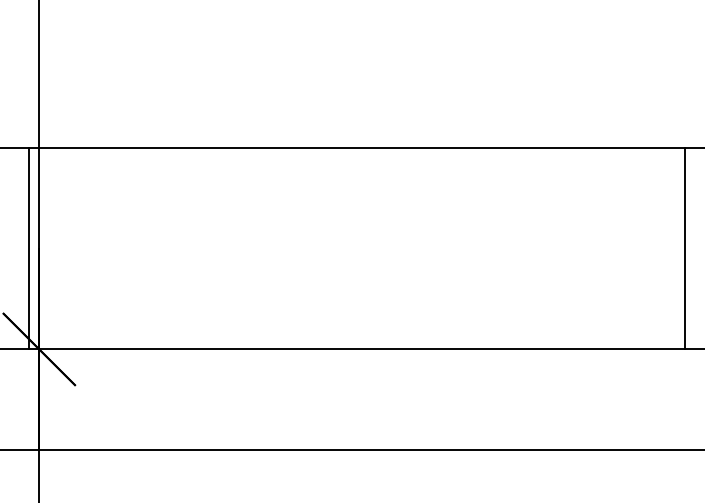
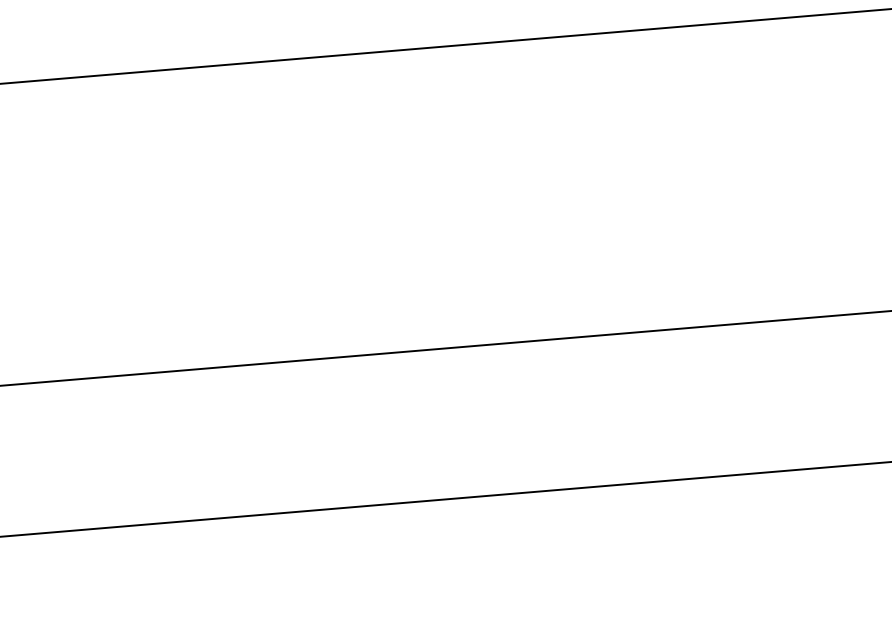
line: (684, 248) -> (830, 165), removed

